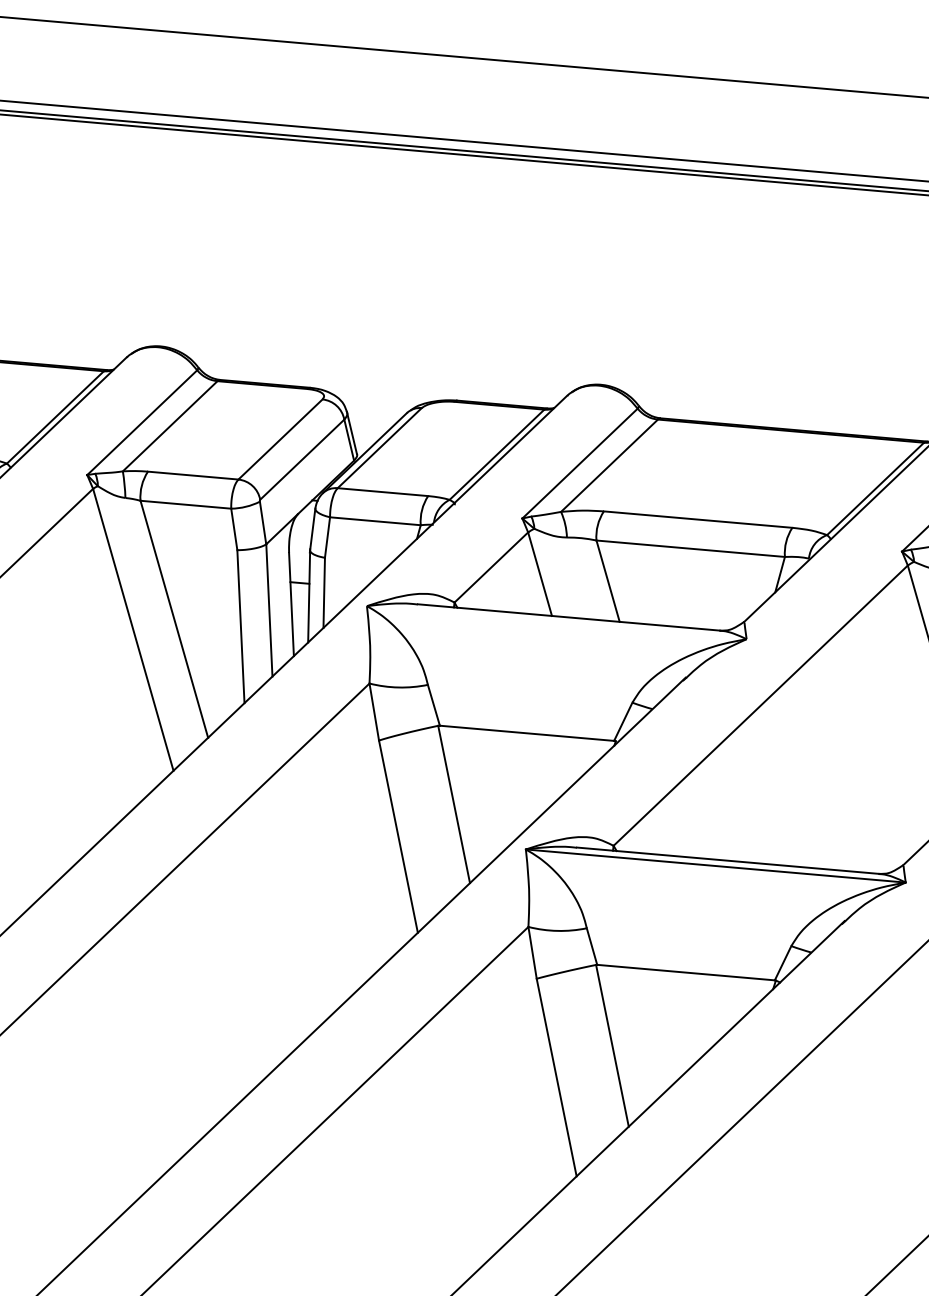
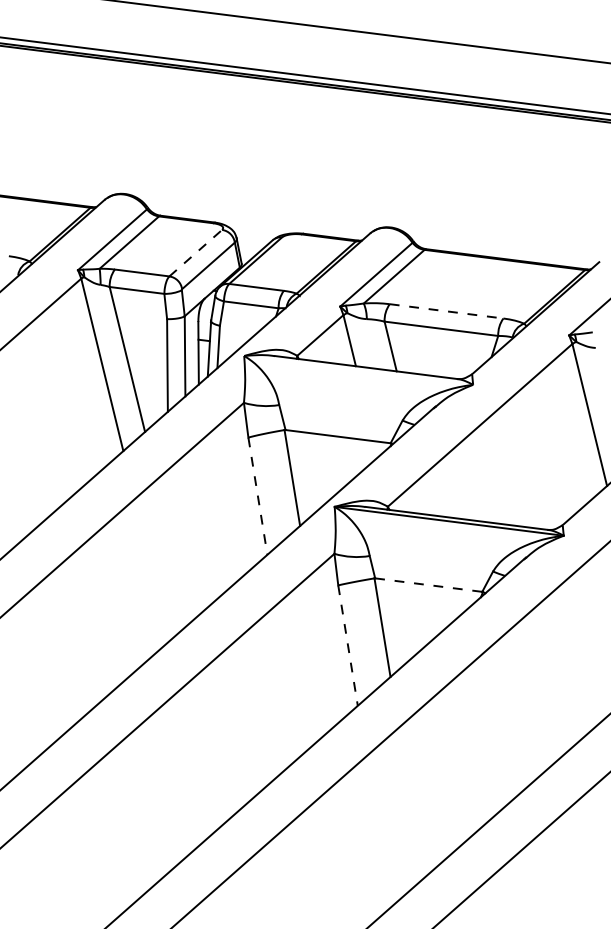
line: (281, 438) -> (196, 252), solid -> dashed
line: (699, 519) -> (447, 311), solid -> dashed
line: (397, 837) -> (257, 496), solid -> dashed
line: (685, 973) -> (428, 585), solid -> dashed
line: (557, 1078) -> (348, 646), solid -> dashed

